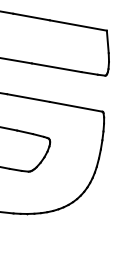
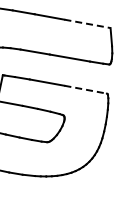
line: (78, 25) -> (87, 23), solid -> dashed
line: (75, 106) -> (85, 89), solid -> dashed

